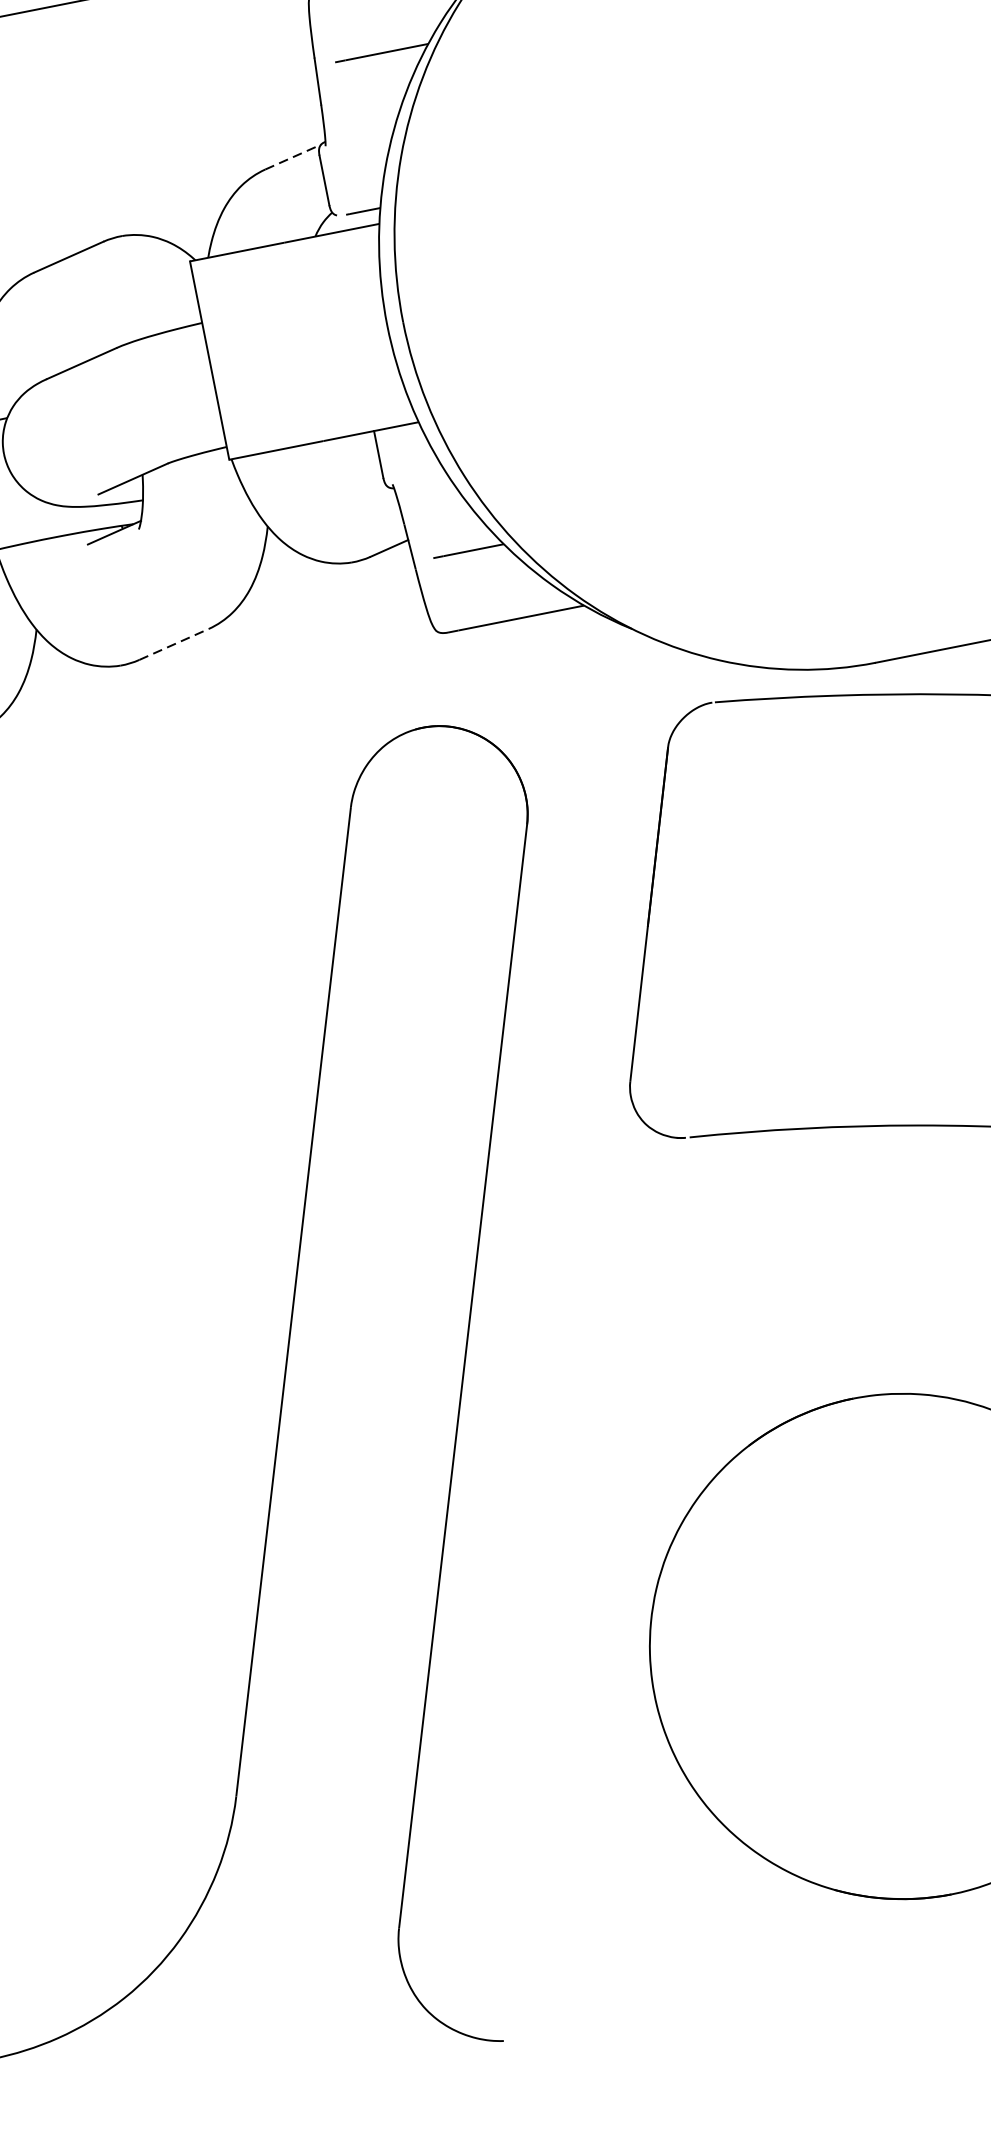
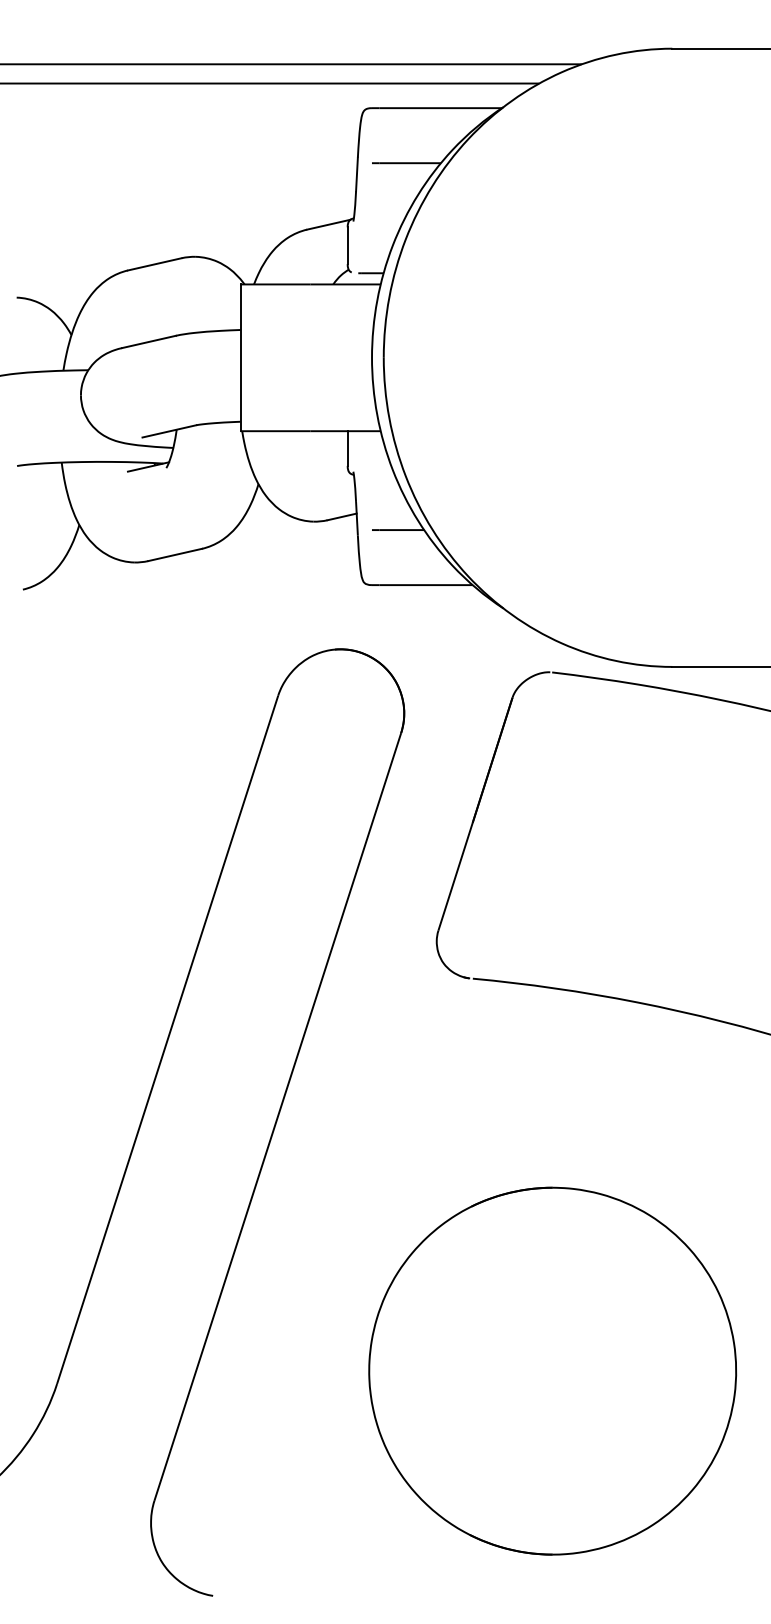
line: (294, 156) -> (329, 224), dashed -> solid
line: (174, 643) -> (175, 554), dashed -> solid

